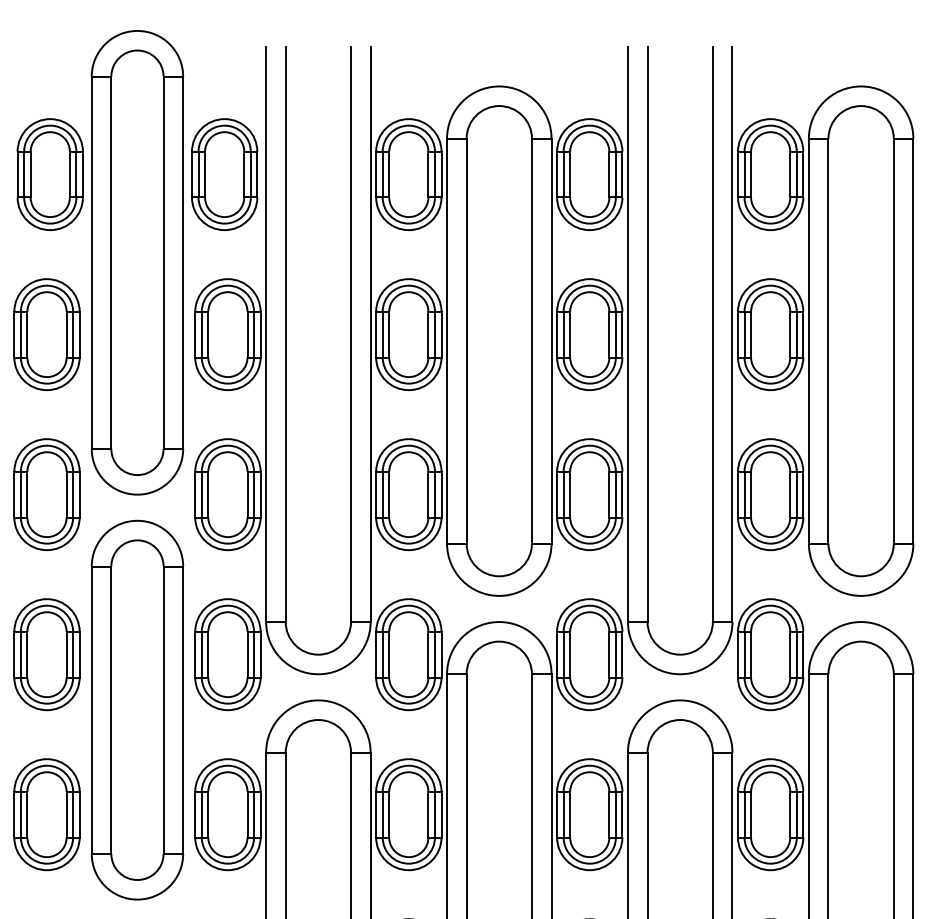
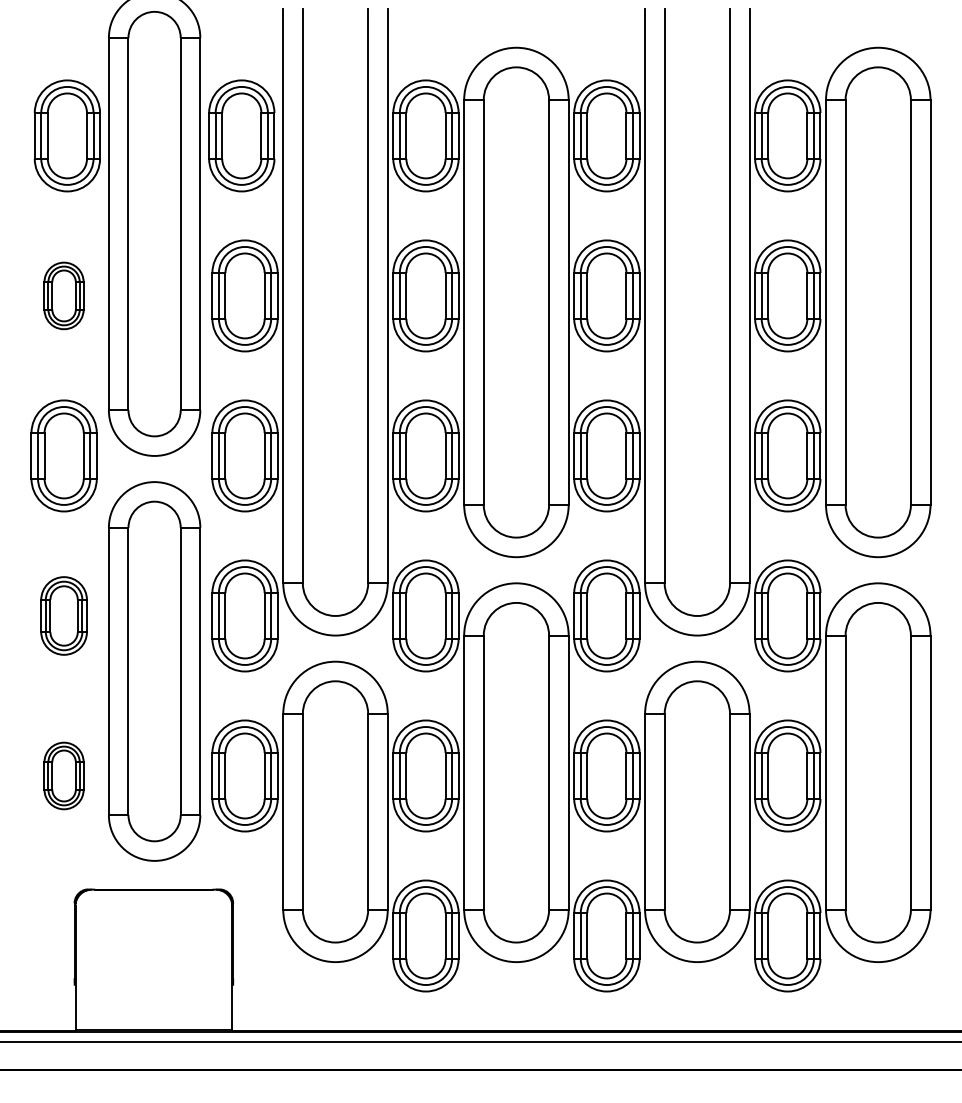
part: (46, 334) -> (63, 295), size x0.6
part: (46, 654) -> (63, 615), size x0.7
part: (46, 814) -> (63, 775), size x0.6

